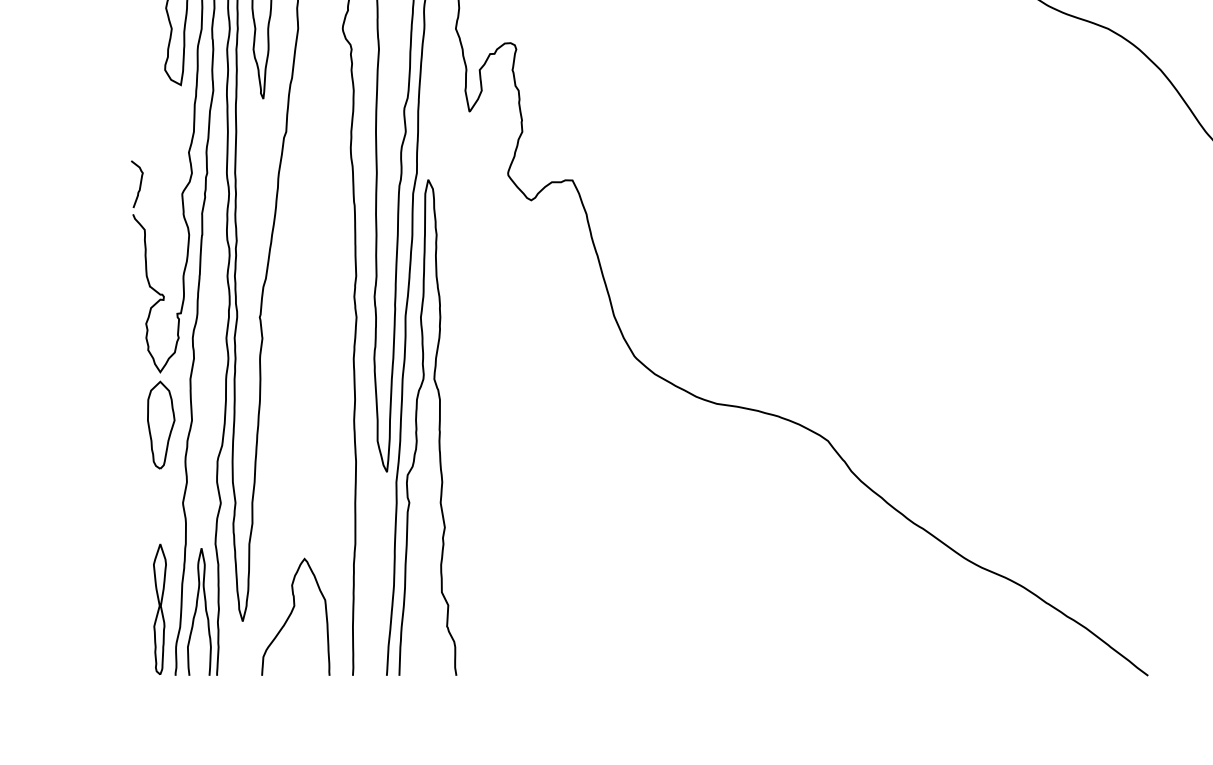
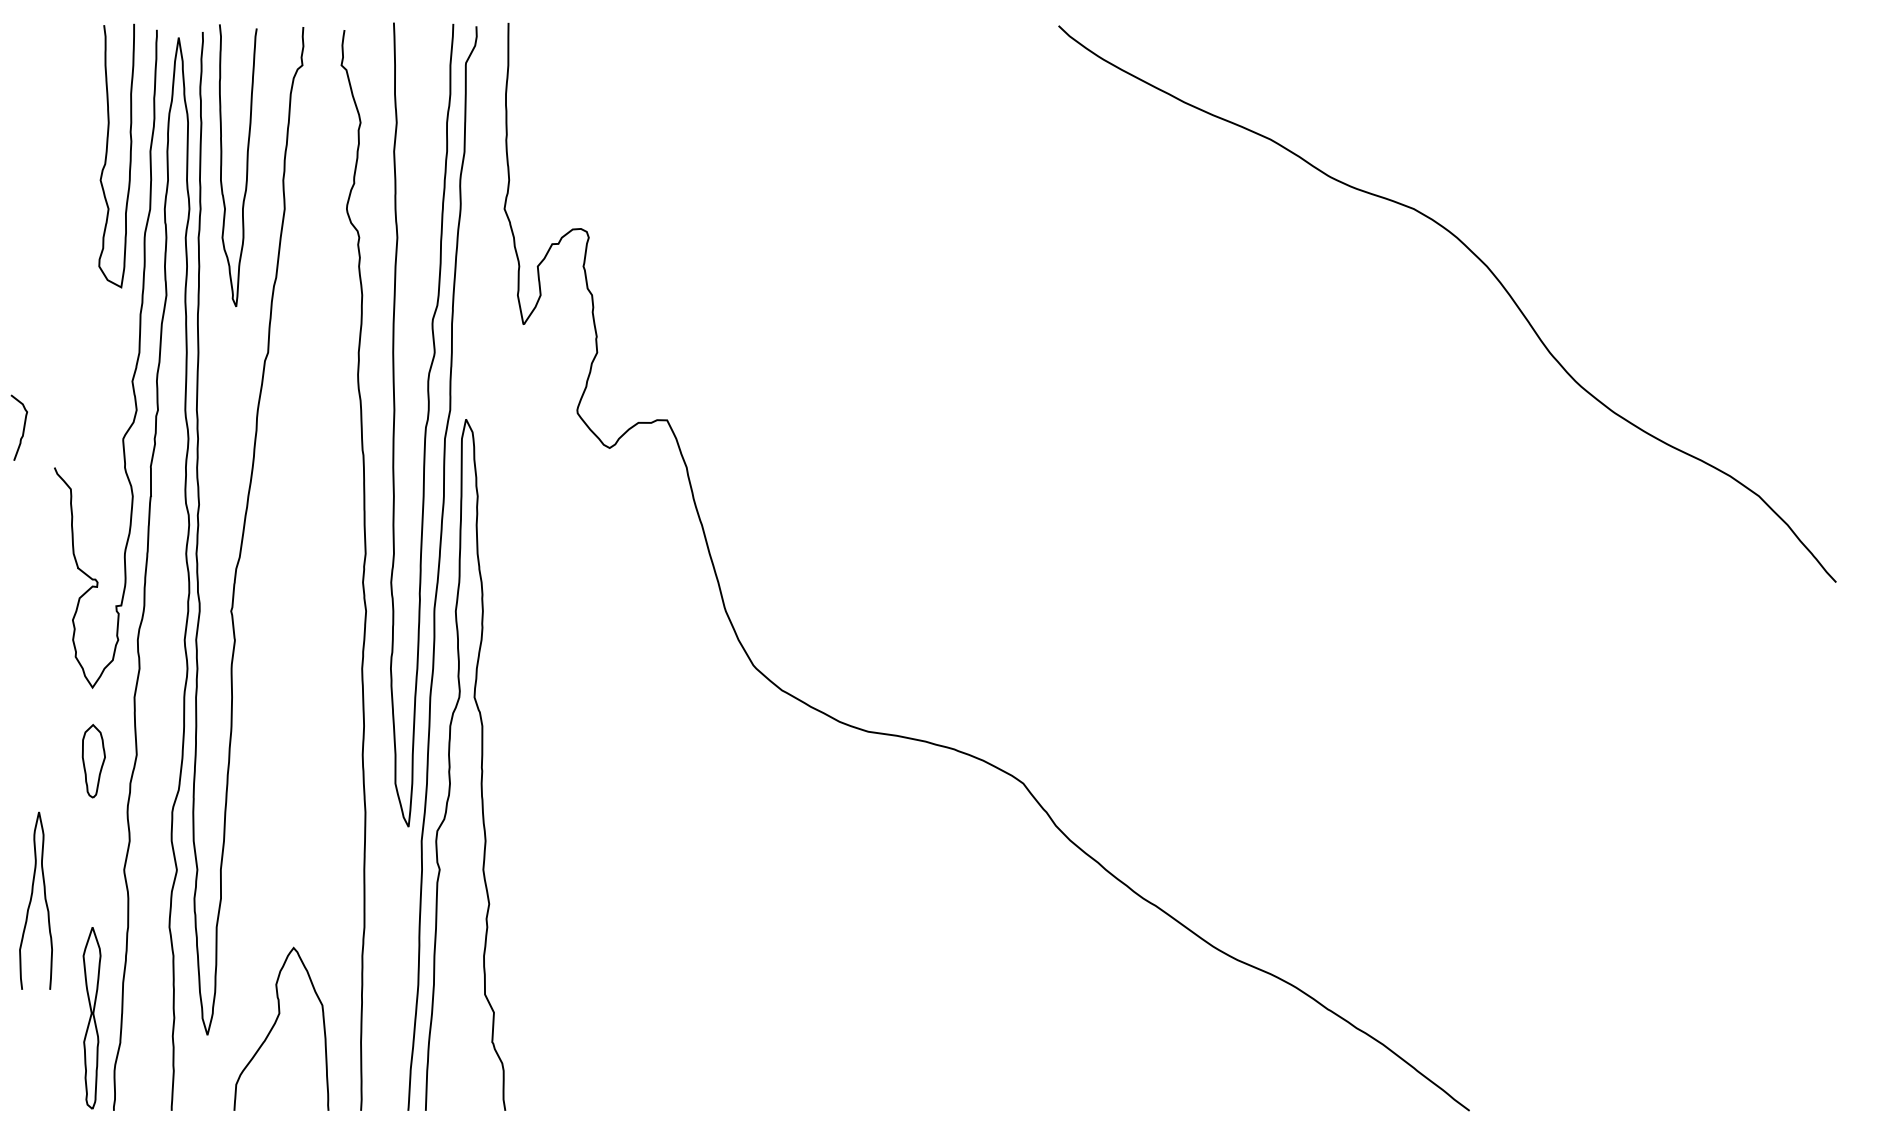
curve: (140, 184) -> (23, 427), moved
part: (160, 424) -> (93, 760), size x0.6
curve: (196, 611) -> (31, 900), moved

